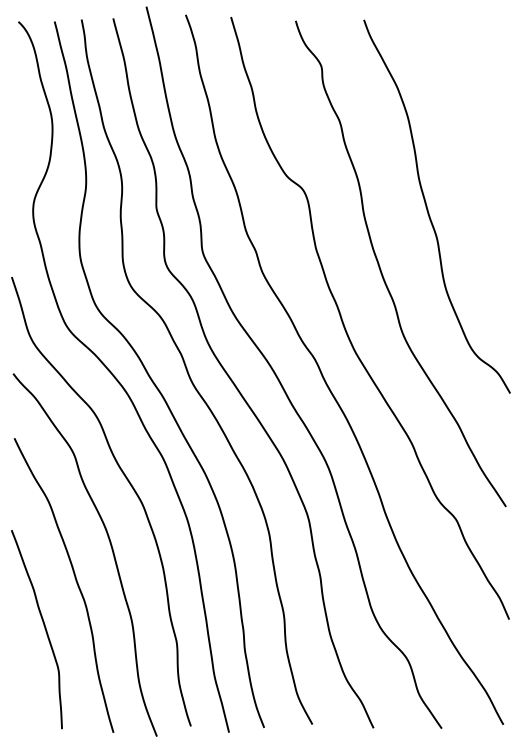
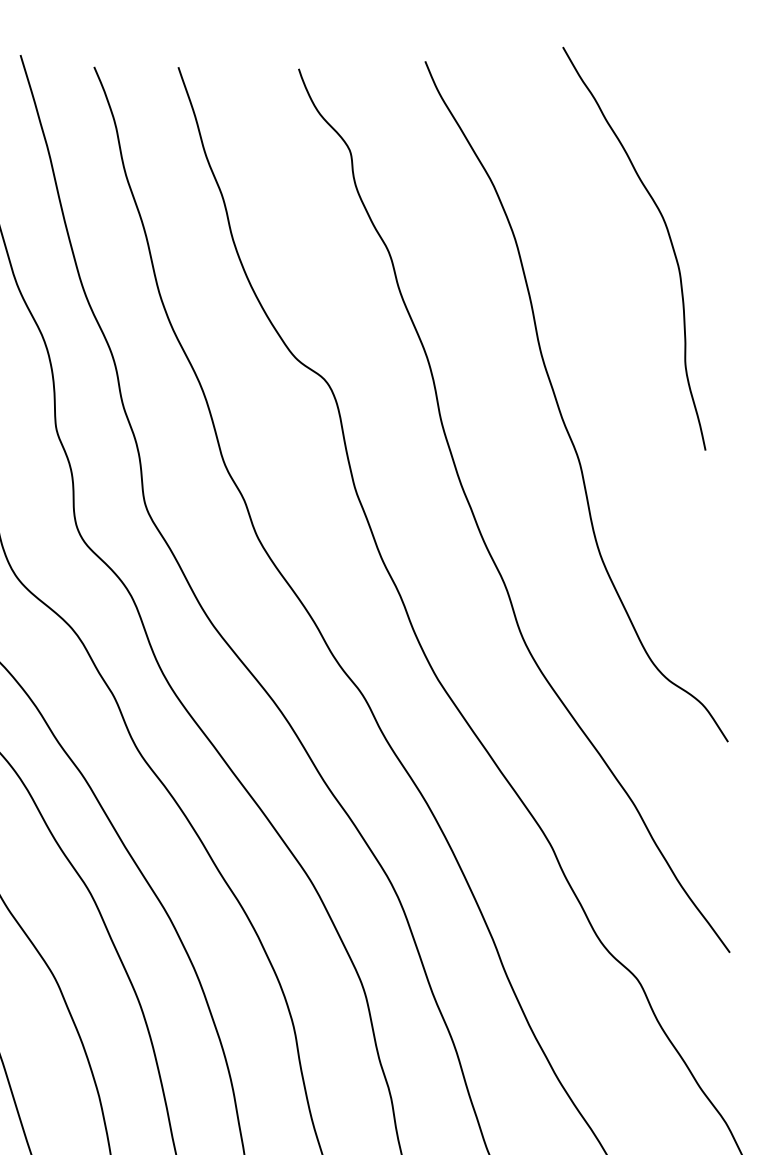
curve: (490, 122) -> (668, 240), added

